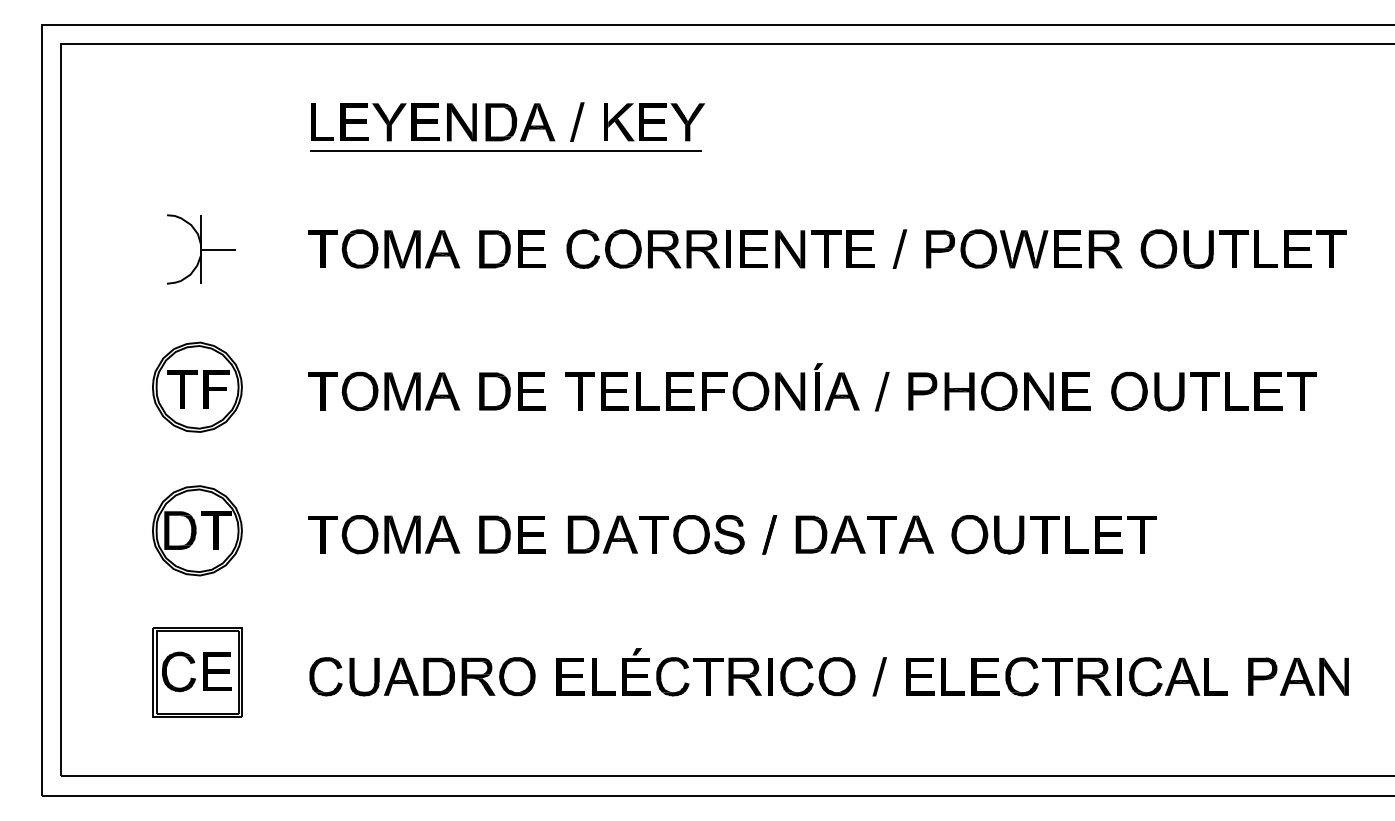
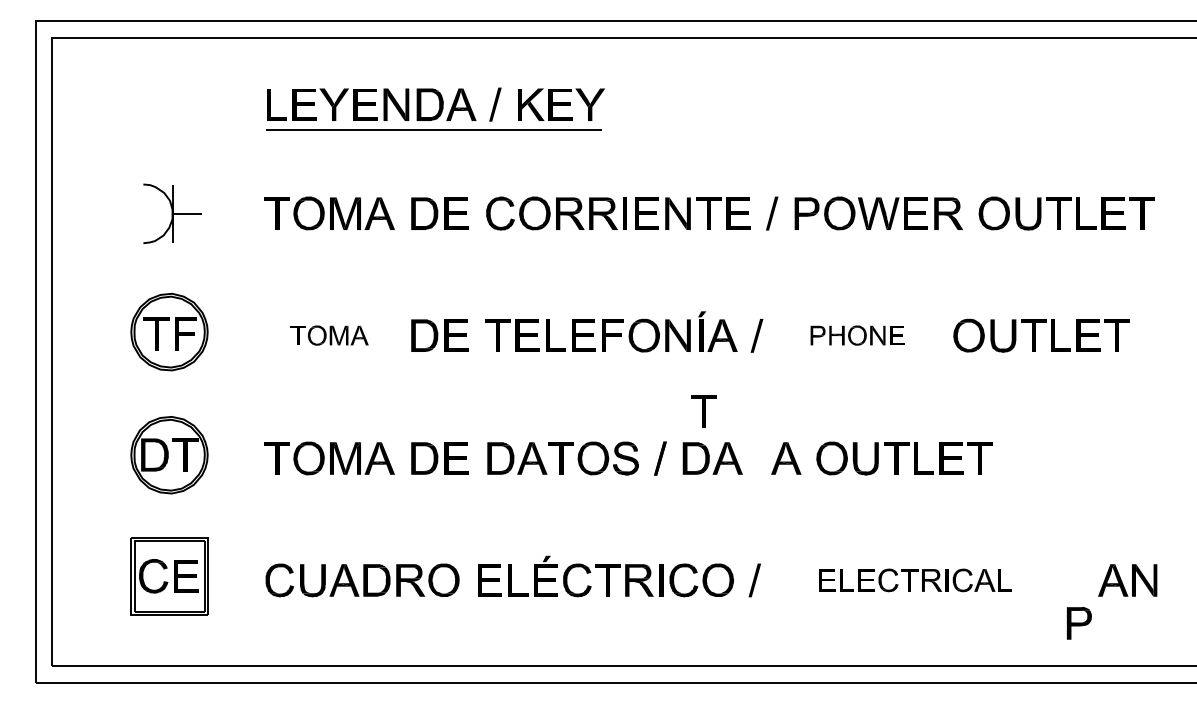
part: (383, 391) -> (329, 335), size x0.6
part: (999, 391) -> (857, 335), size x0.6
part: (881, 534) -> (703, 411), moved
part: (1067, 676) -> (915, 580), size x0.7
part: (1262, 676) -> (1079, 623), moved

